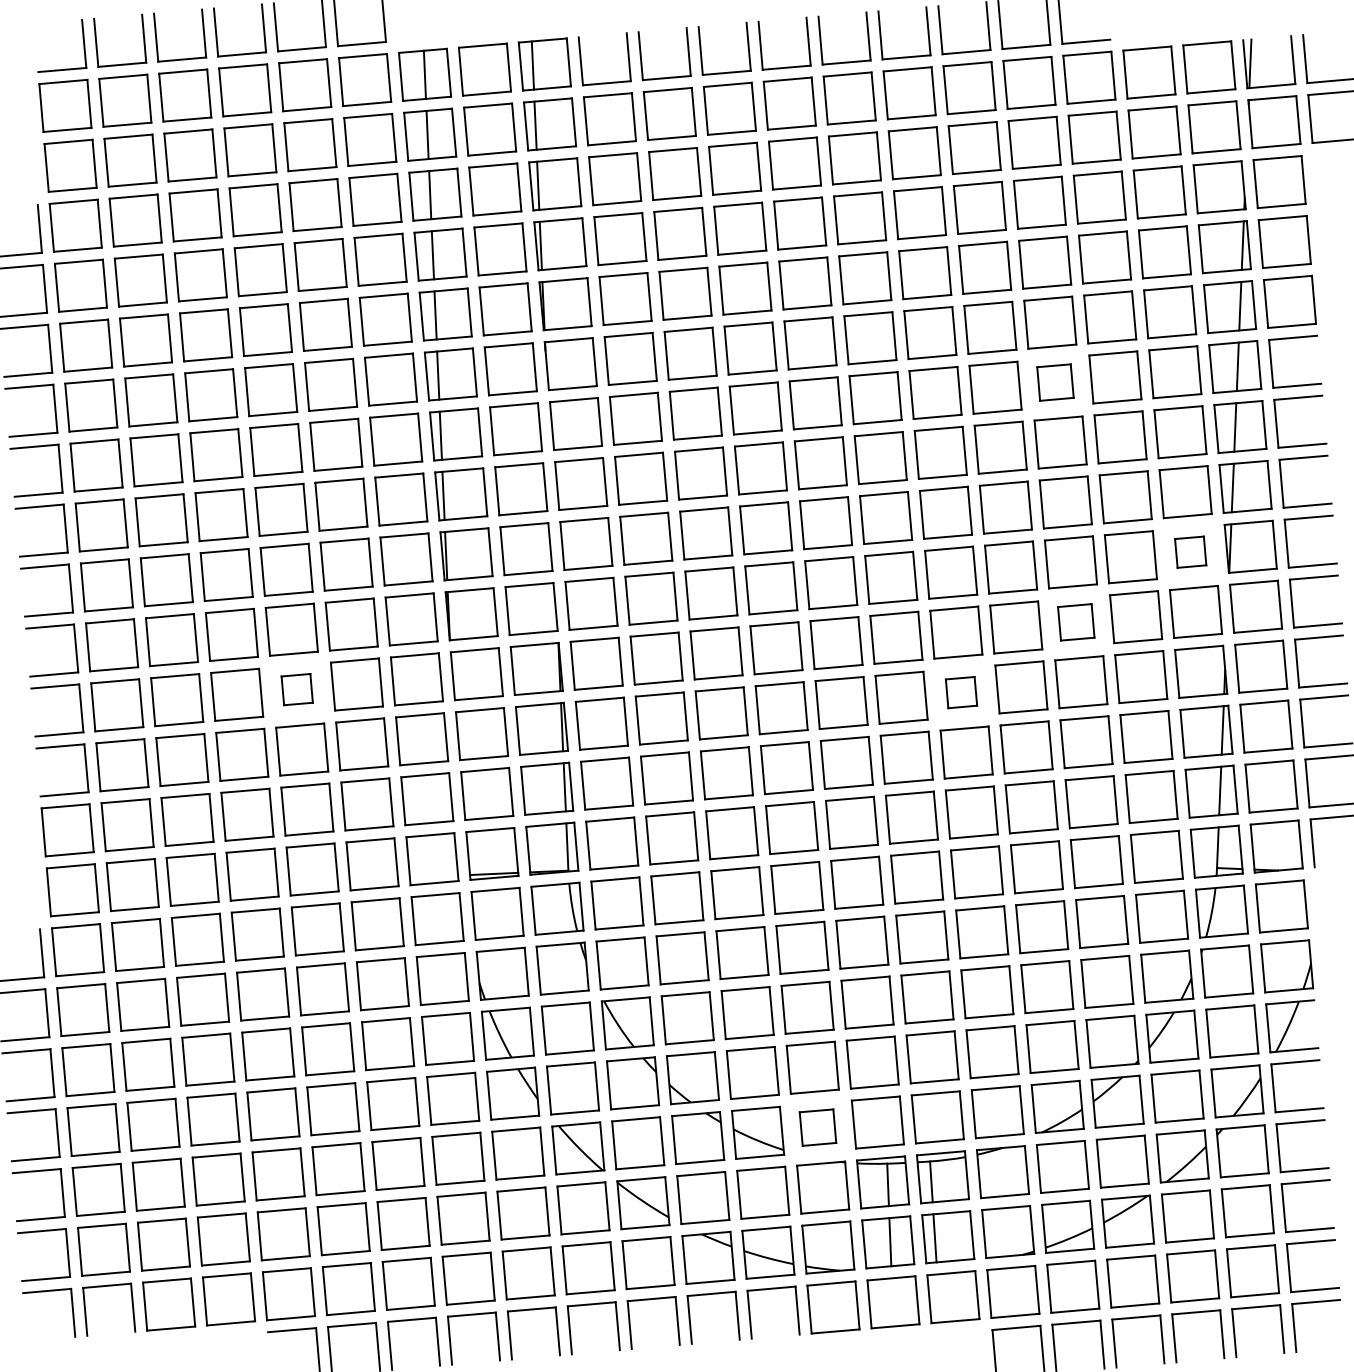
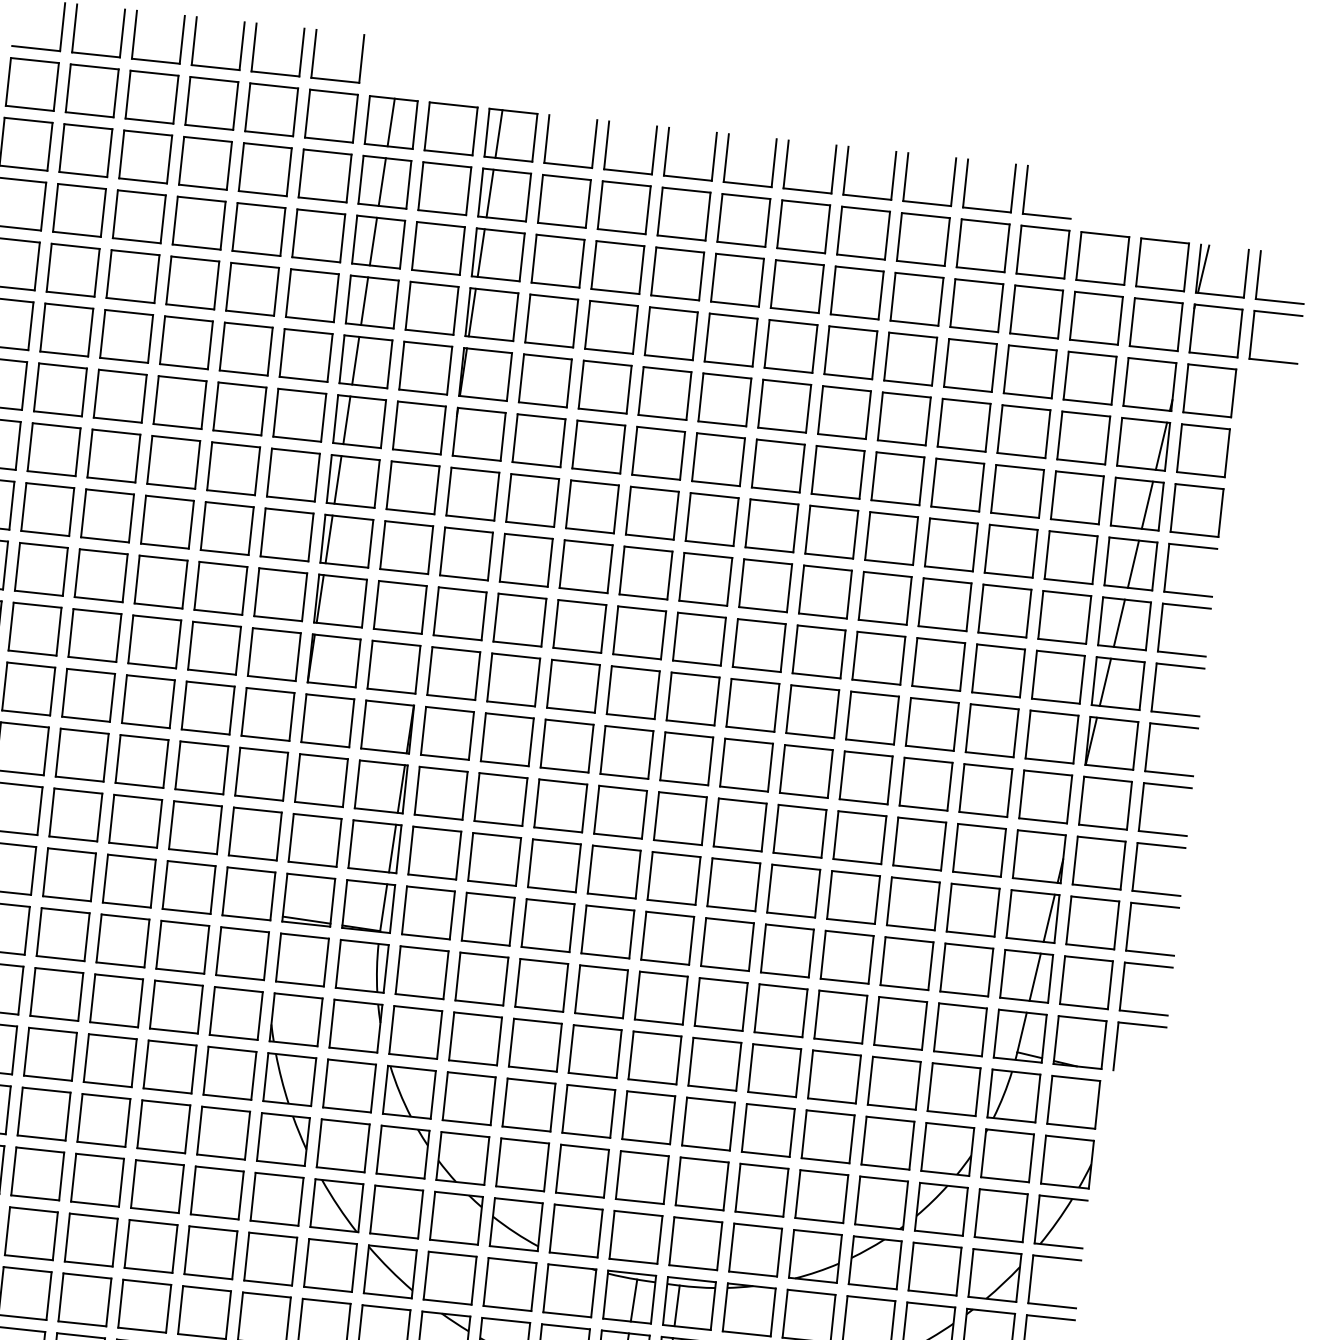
part: (1055, 382) -> (951, 544), size x1.43
part: (1190, 552) -> (1051, 737), size x1.67
part: (1076, 622) -> (926, 784), size x1.43
part: (297, 689) -> (148, 701), size x1.67
part: (961, 692) -> (800, 831), size x1.67
part: (817, 1127) -> (575, 1230), size x1.43

